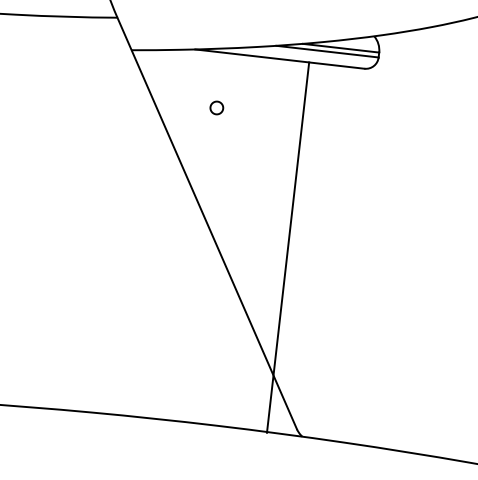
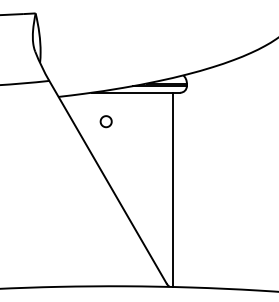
part: (215, 107) -> (105, 121), size x1.67
line: (288, 246) -> (173, 189), moved

